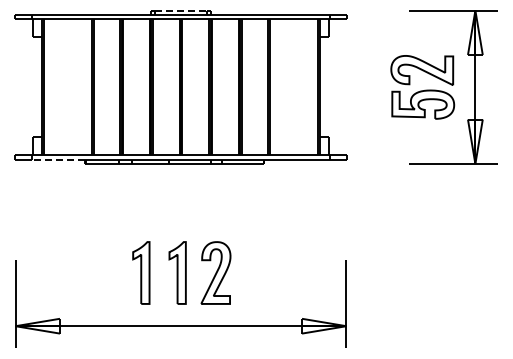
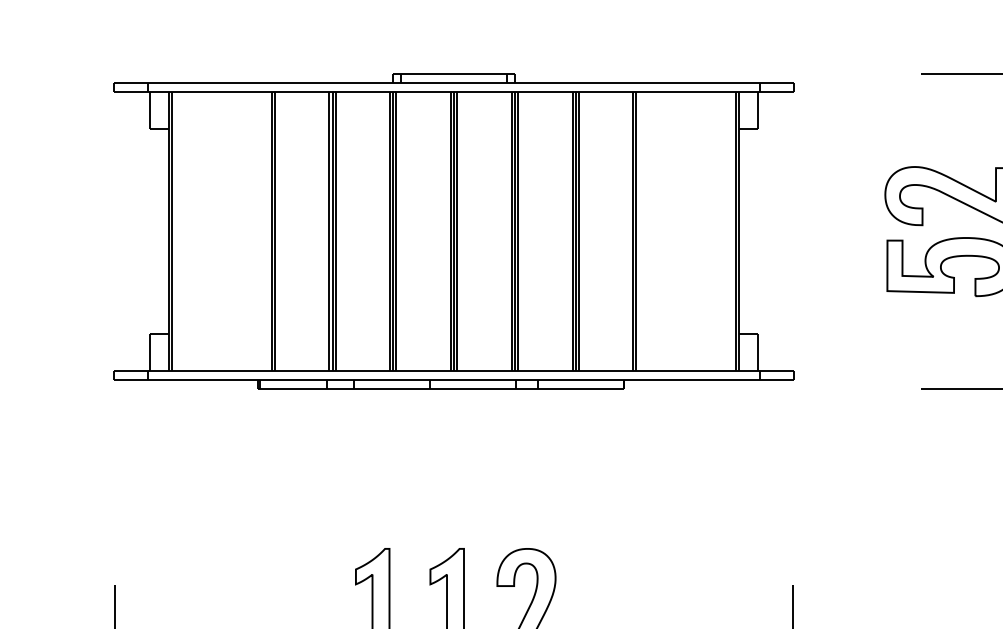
line: (181, 10) -> (455, 73), dashed -> solid
line: (58, 159) -> (202, 379), dashed -> solid

